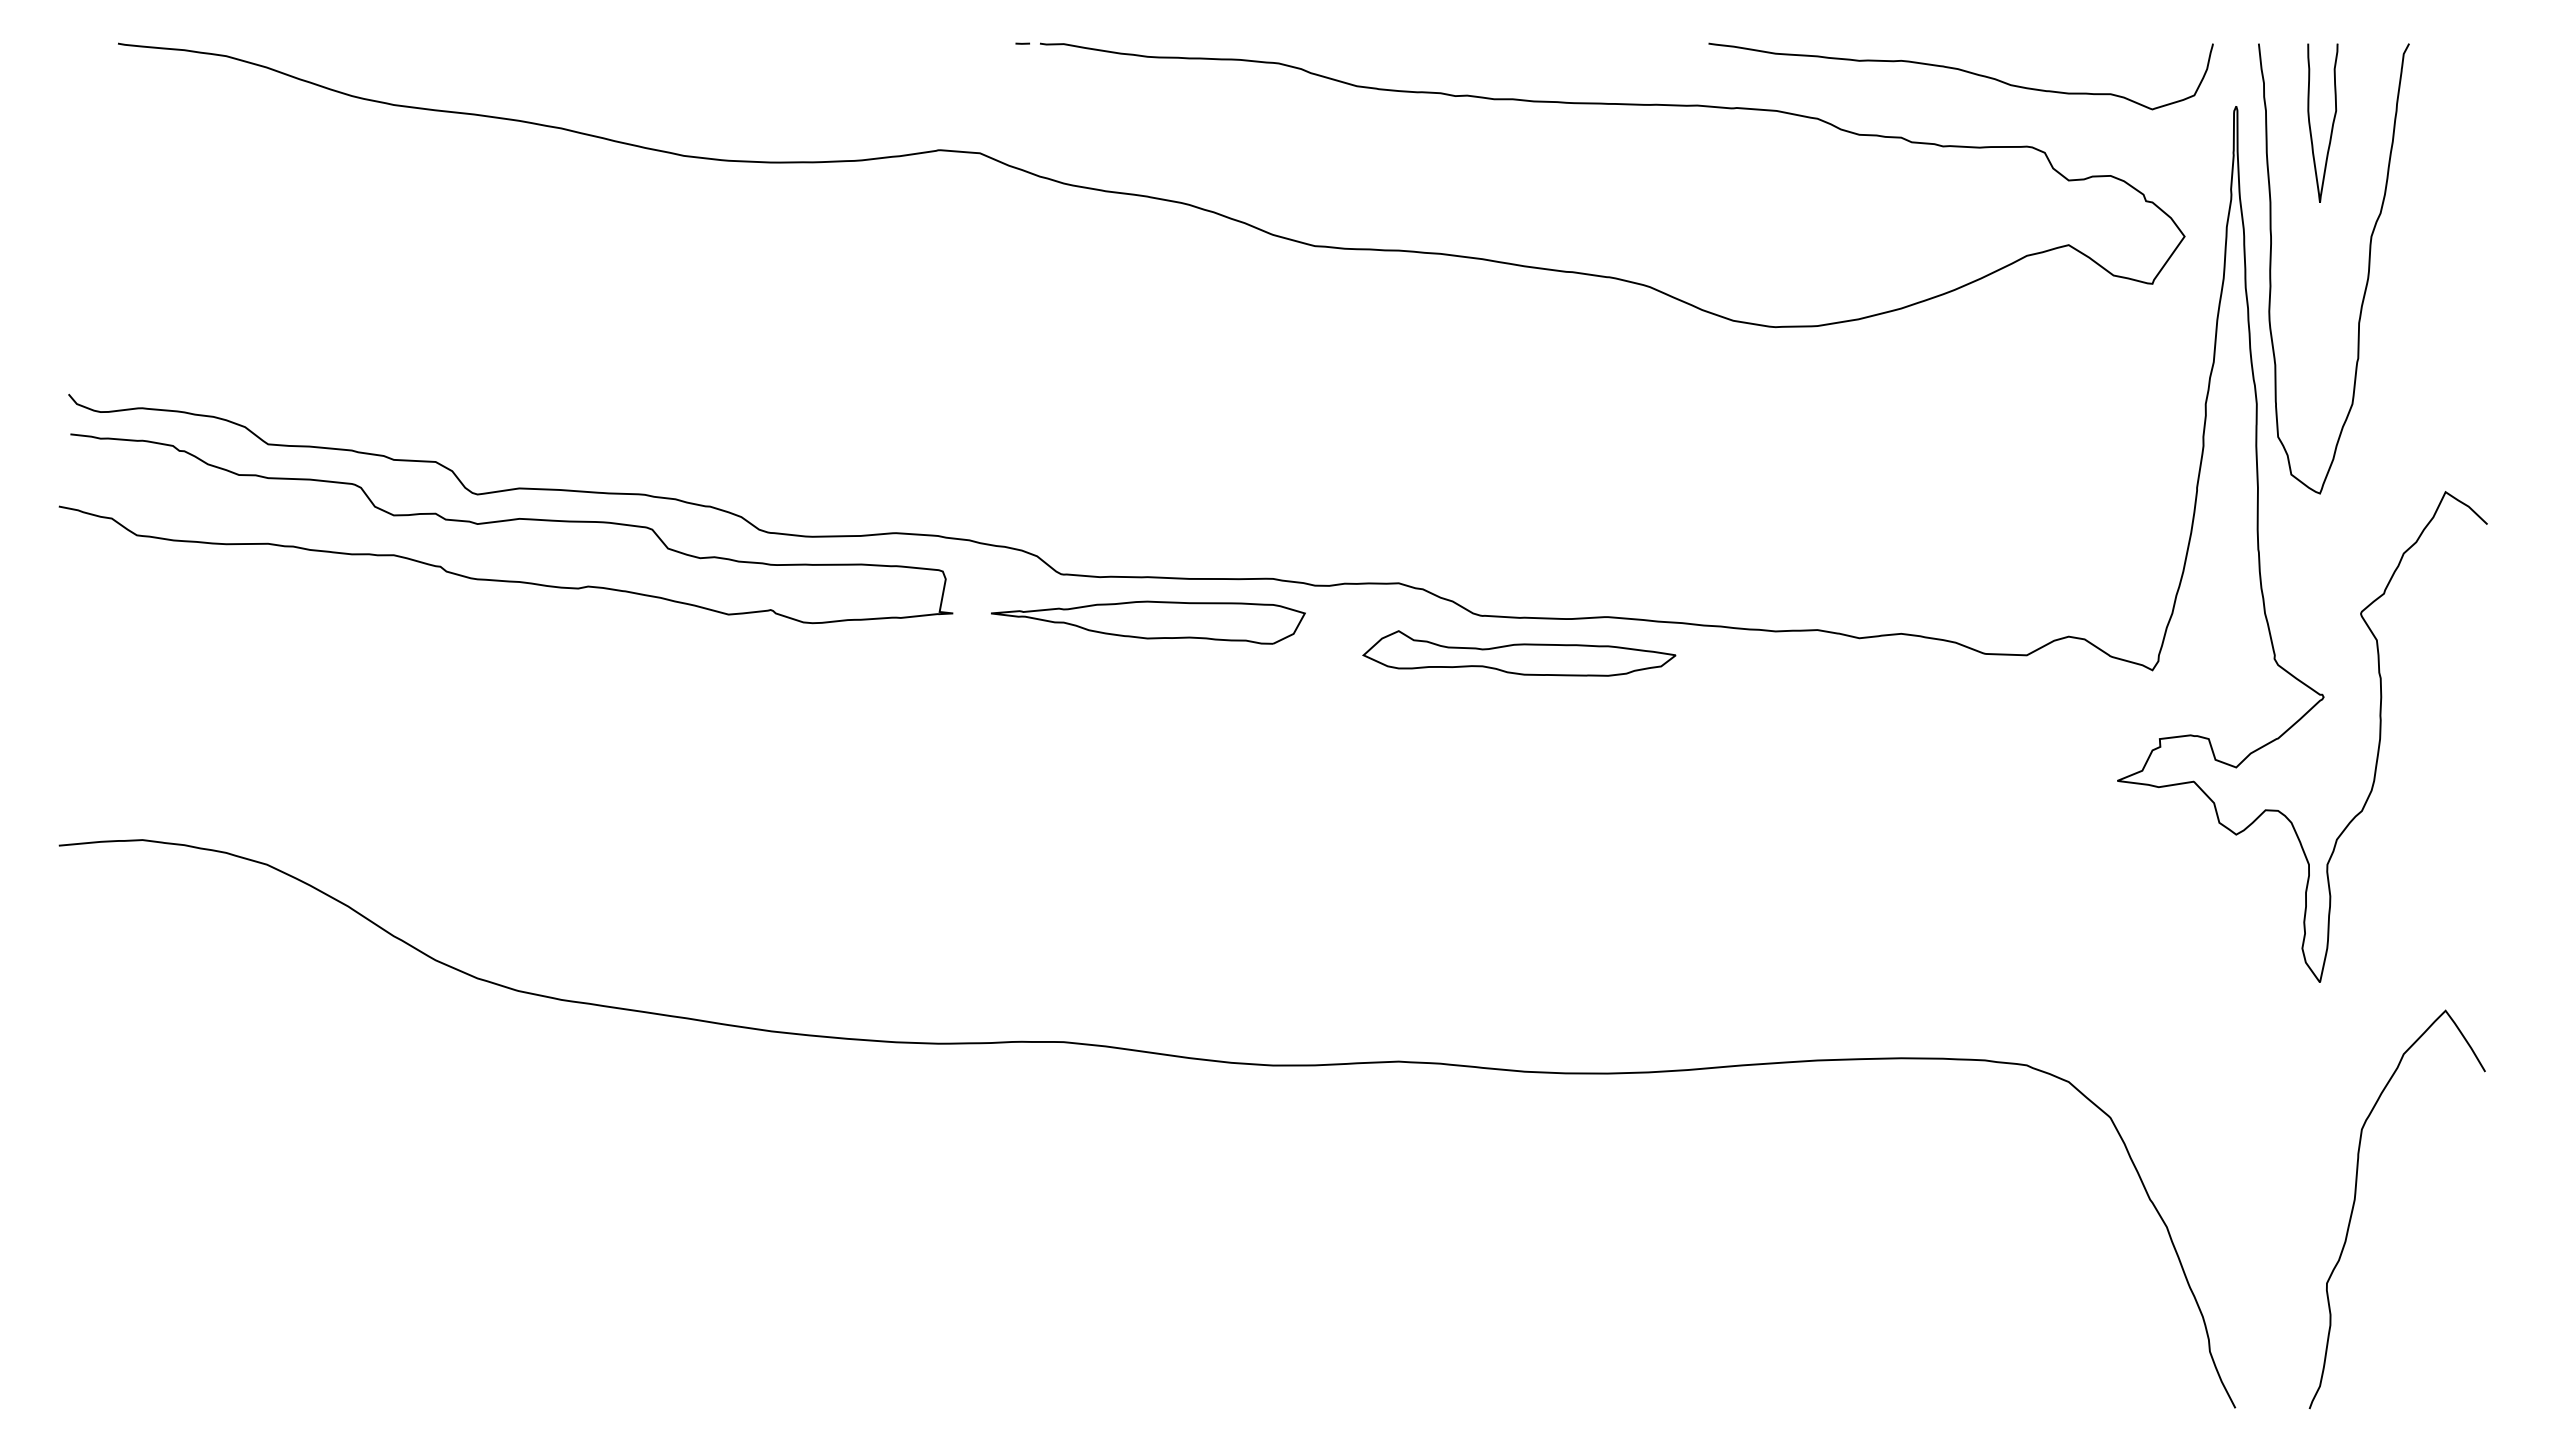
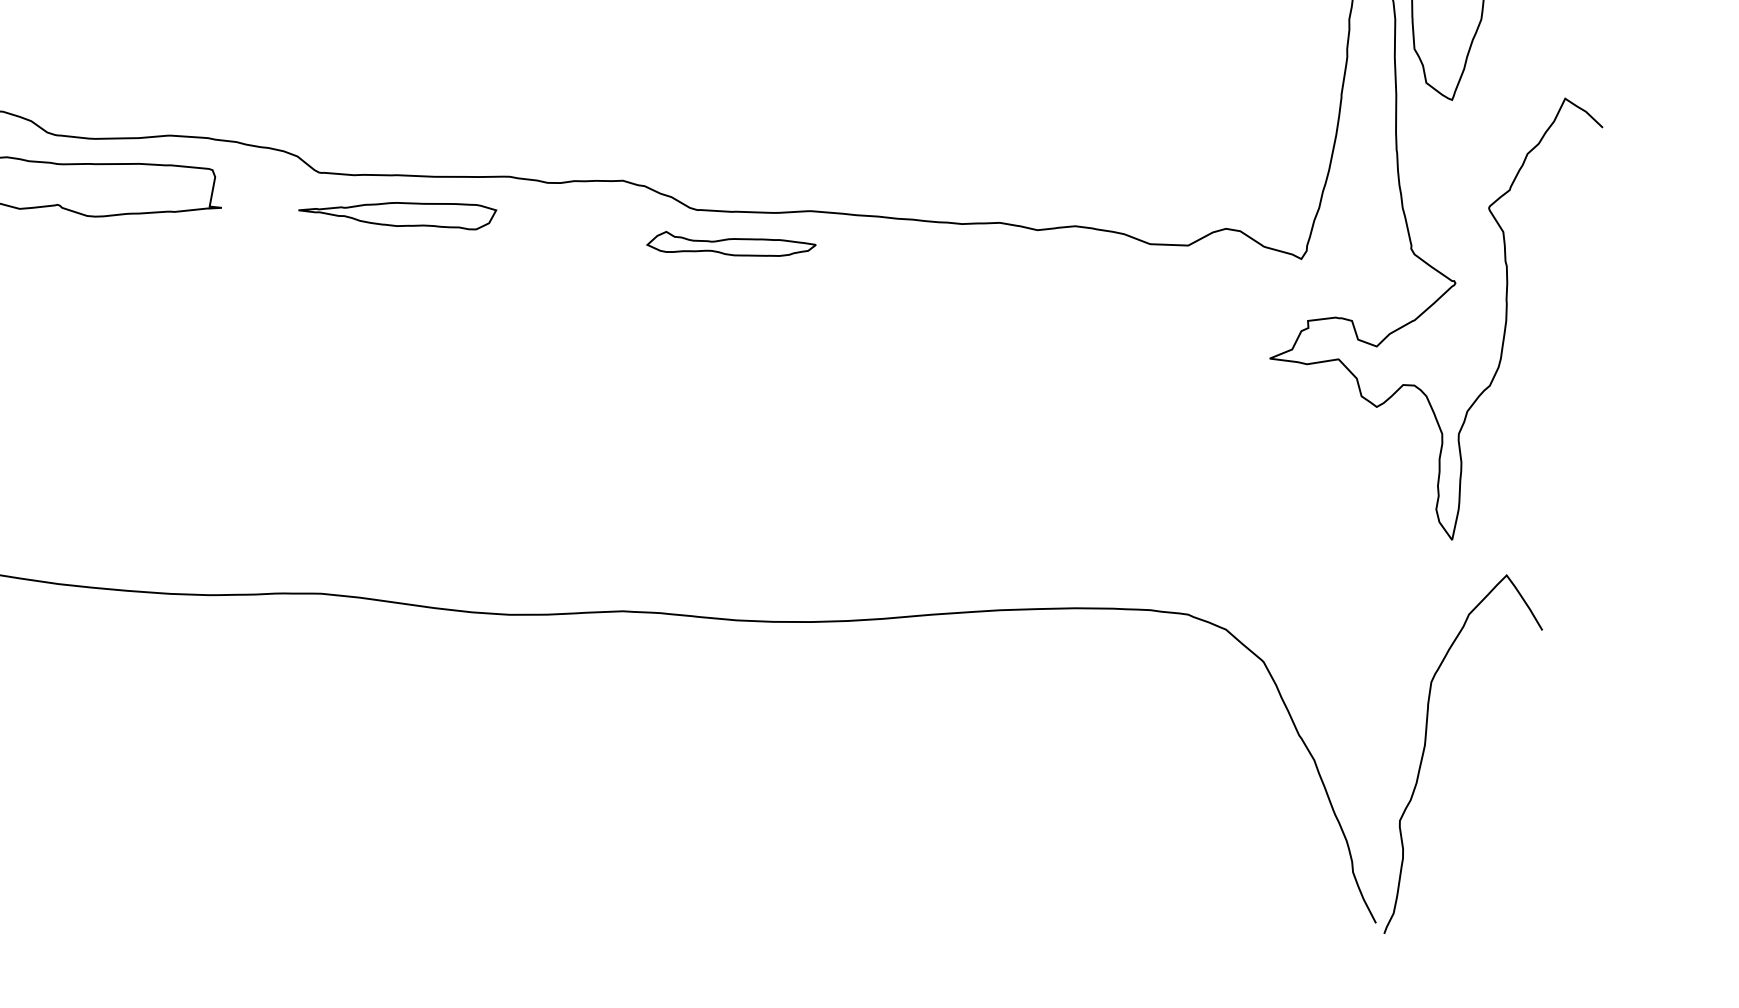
part: (1148, 622) -> (397, 216), size x0.7
part: (1519, 653) -> (731, 243), size x0.6
curve: (2355, 1201) -> (1425, 747), moved

